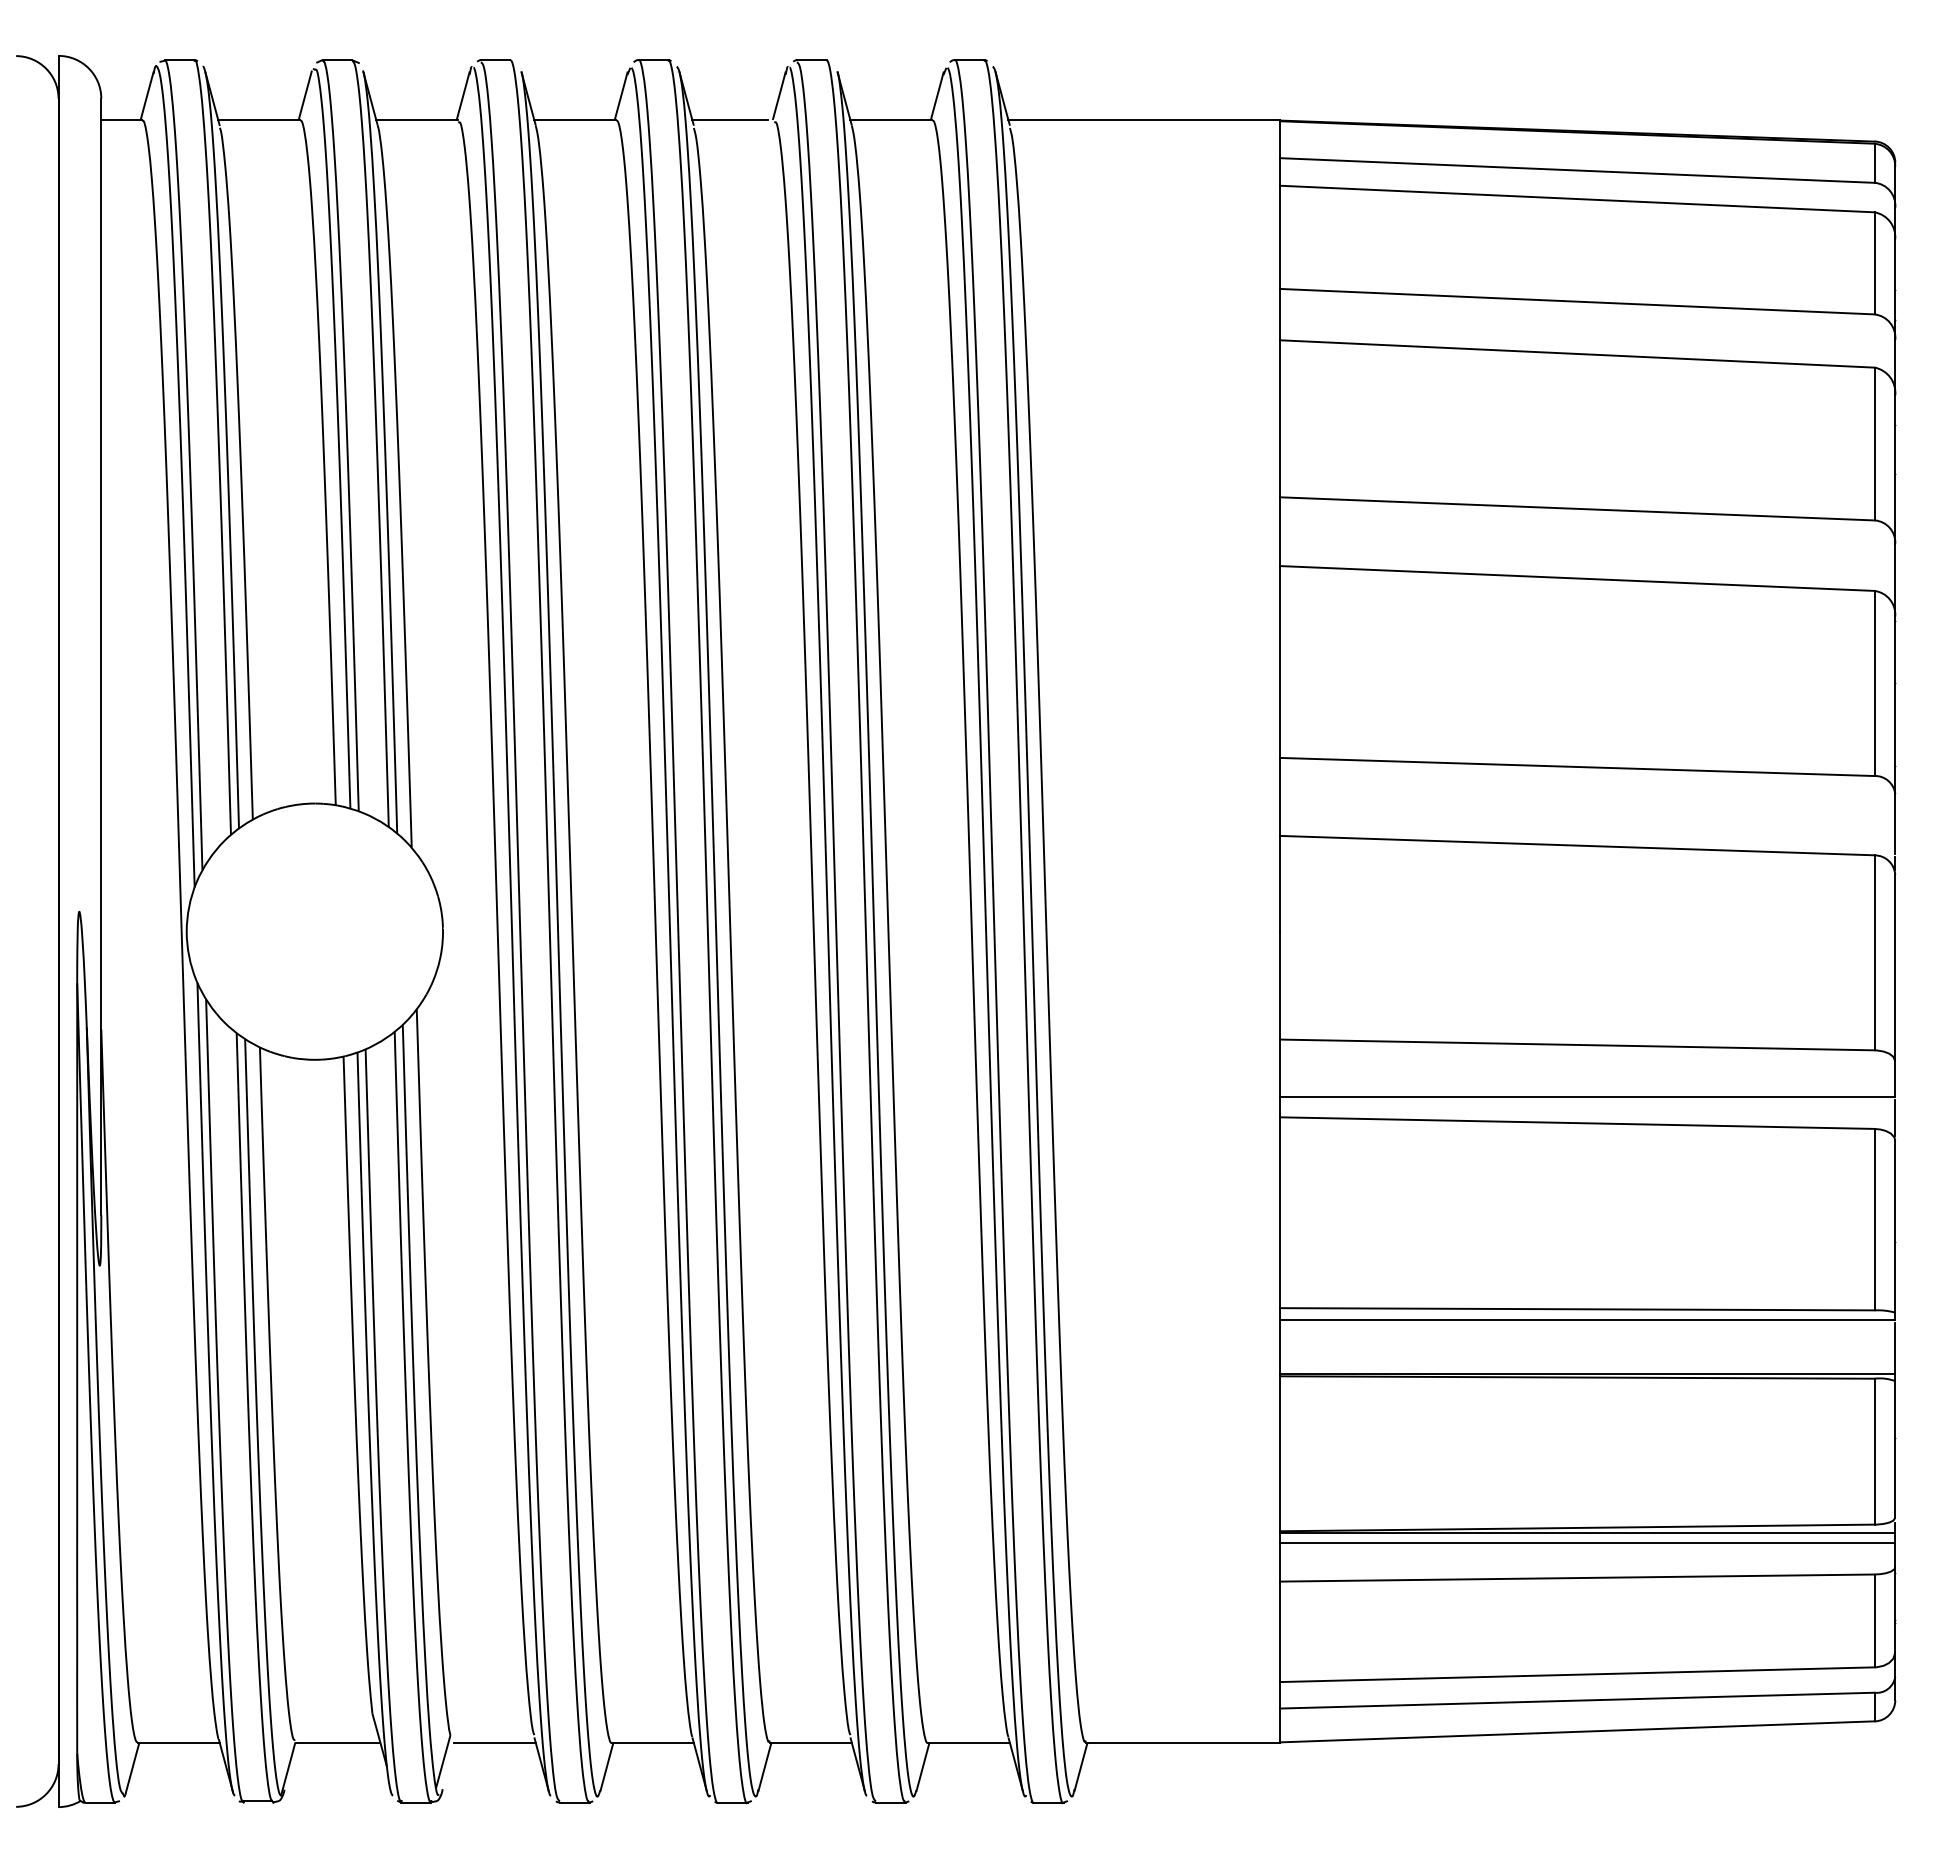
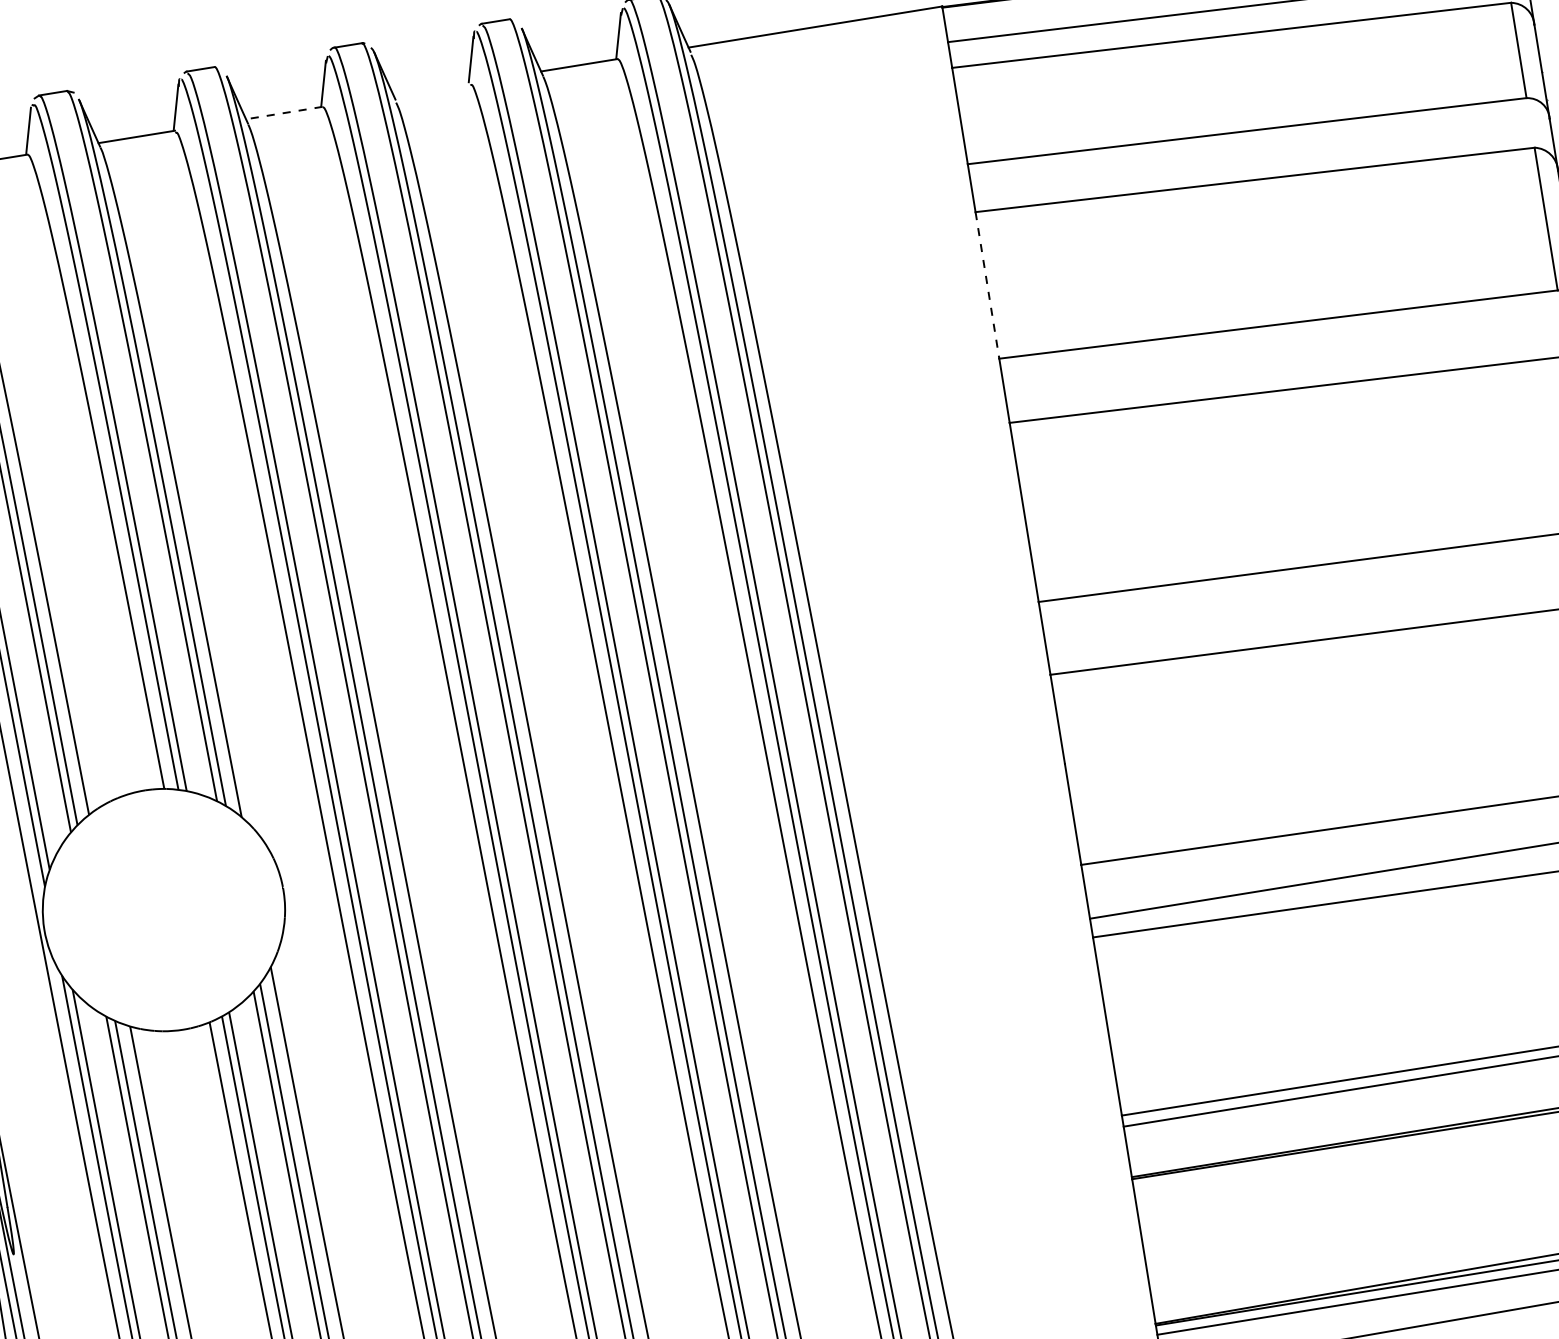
line: (575, 119) -> (284, 112), solid -> dashed
line: (729, 119) -> (428, 89), removed
line: (1280, 418) -> (987, 285), solid -> dashed

